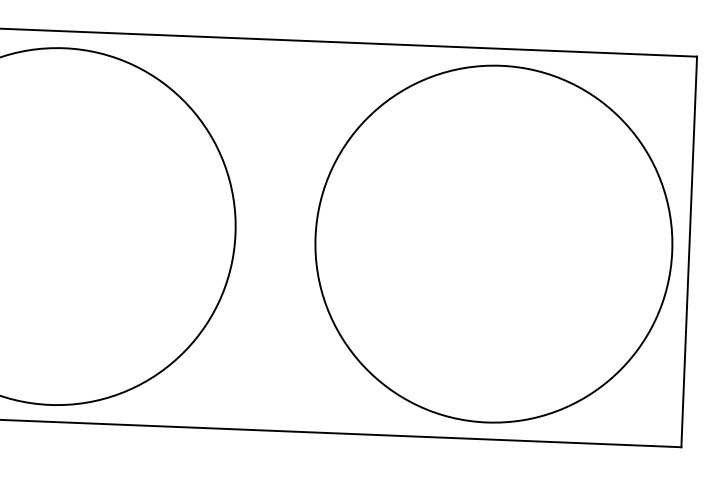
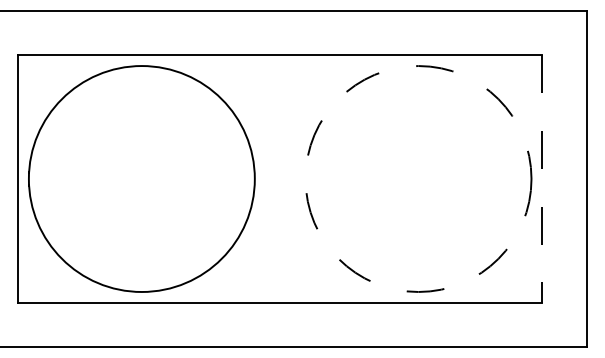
circle: (493, 243) -> (418, 178), solid -> dashed
line: (689, 251) -> (542, 178), solid -> dashed

